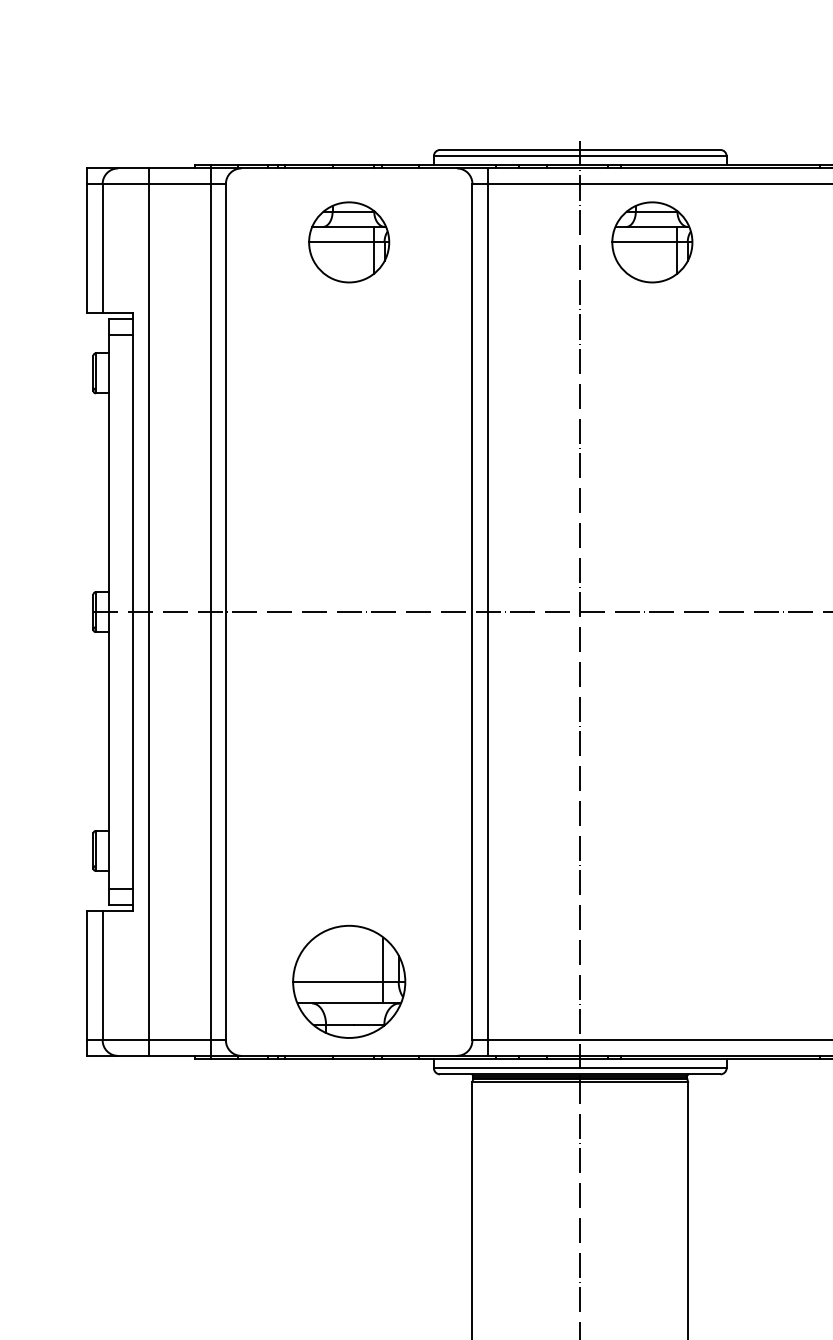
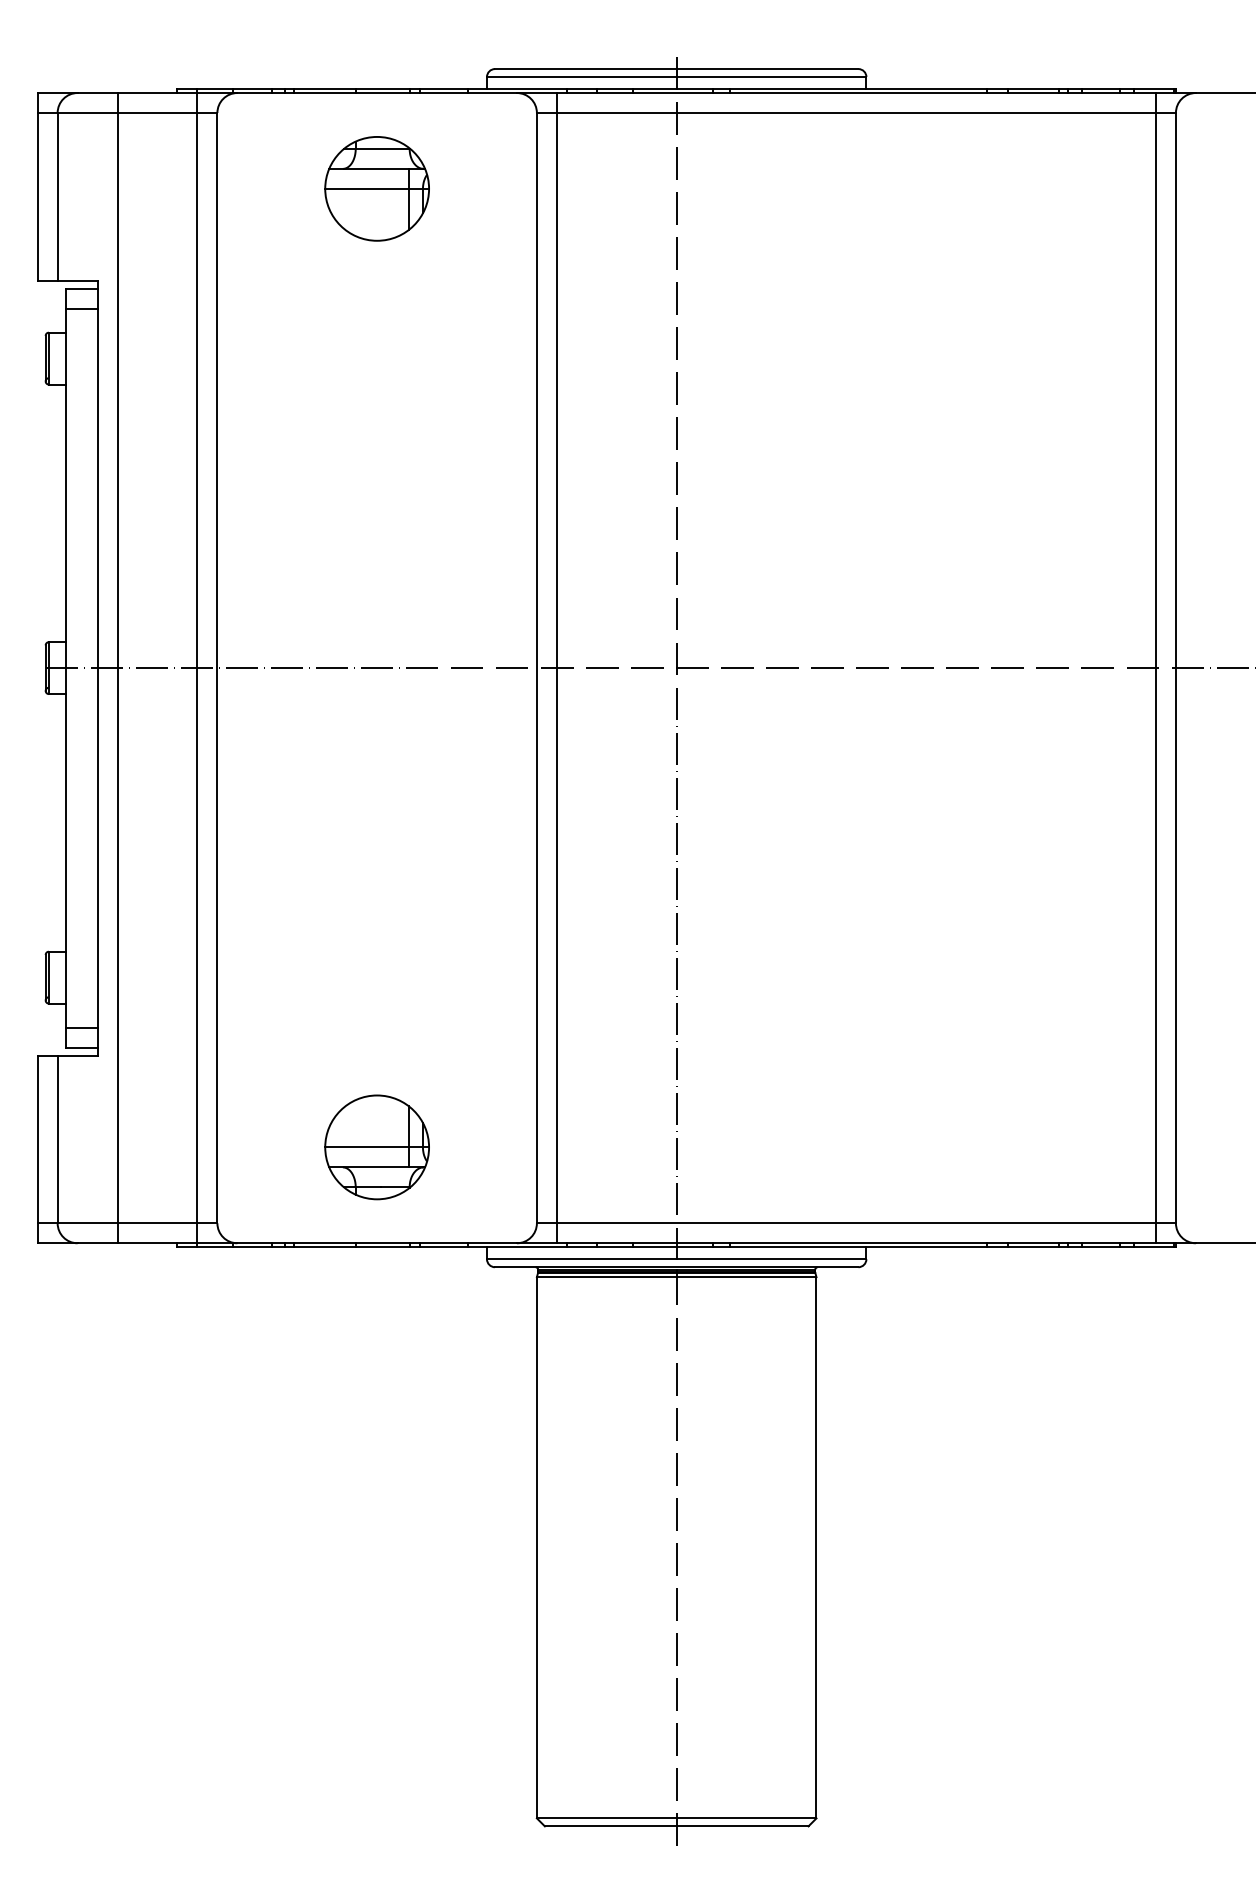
part: (651, 242) -> (769, 188), removed
part: (348, 981) -> (376, 1147), size x0.71

